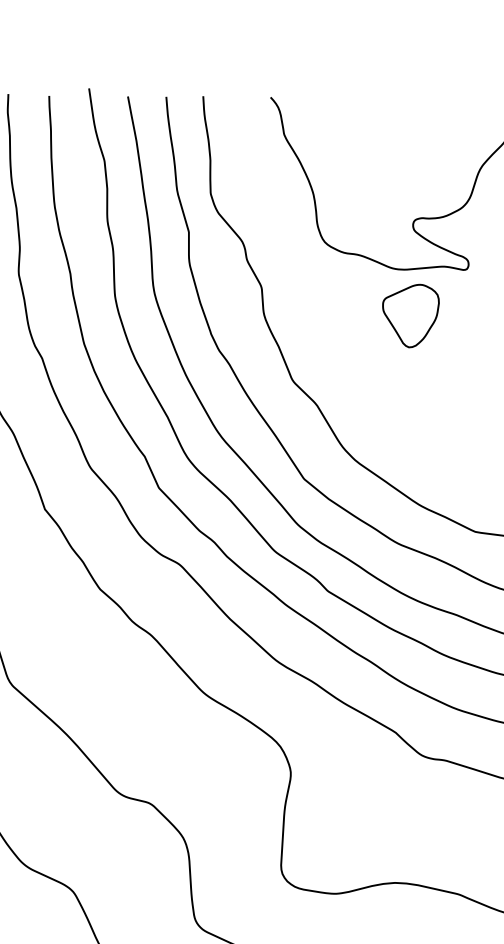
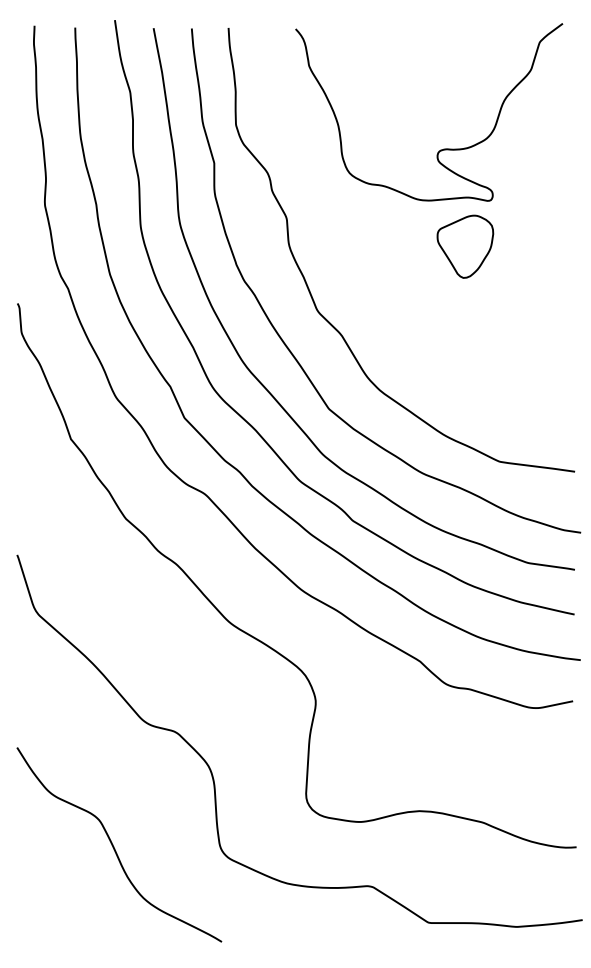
part: (411, 315) -> (465, 246), moved

